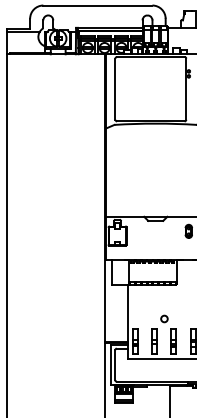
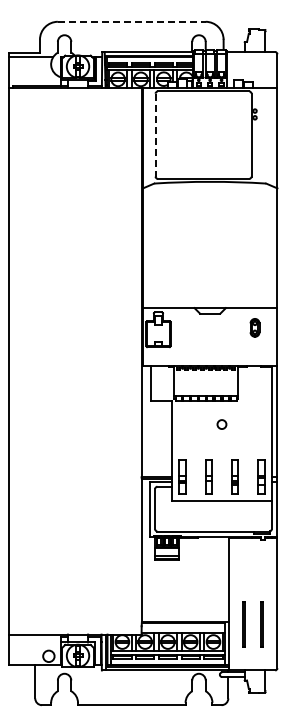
line: (97, 5) -> (131, 21), solid -> dashed
line: (115, 89) -> (155, 135), solid -> dashed
circle: (164, 318) -> (221, 424), moved

